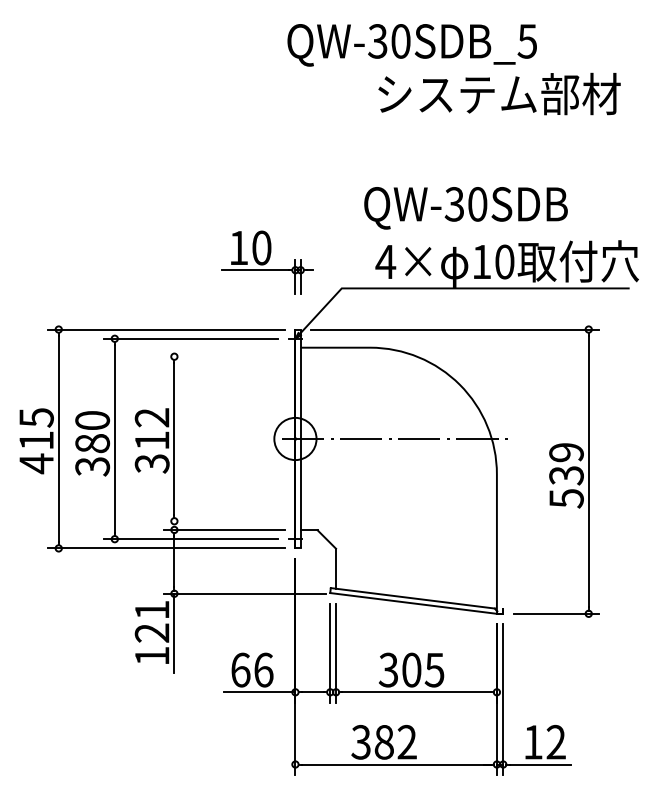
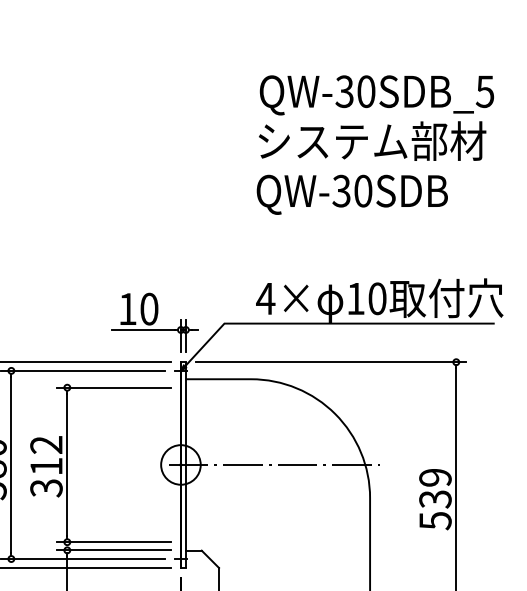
text: (411, 45) -> (376, 95), moved
text: (465, 208) -> (351, 195), moved
part: (267, 262) -> (154, 322), moved
line: (223, 356) -> (113, 387), added
line: (223, 521) -> (113, 542), added

